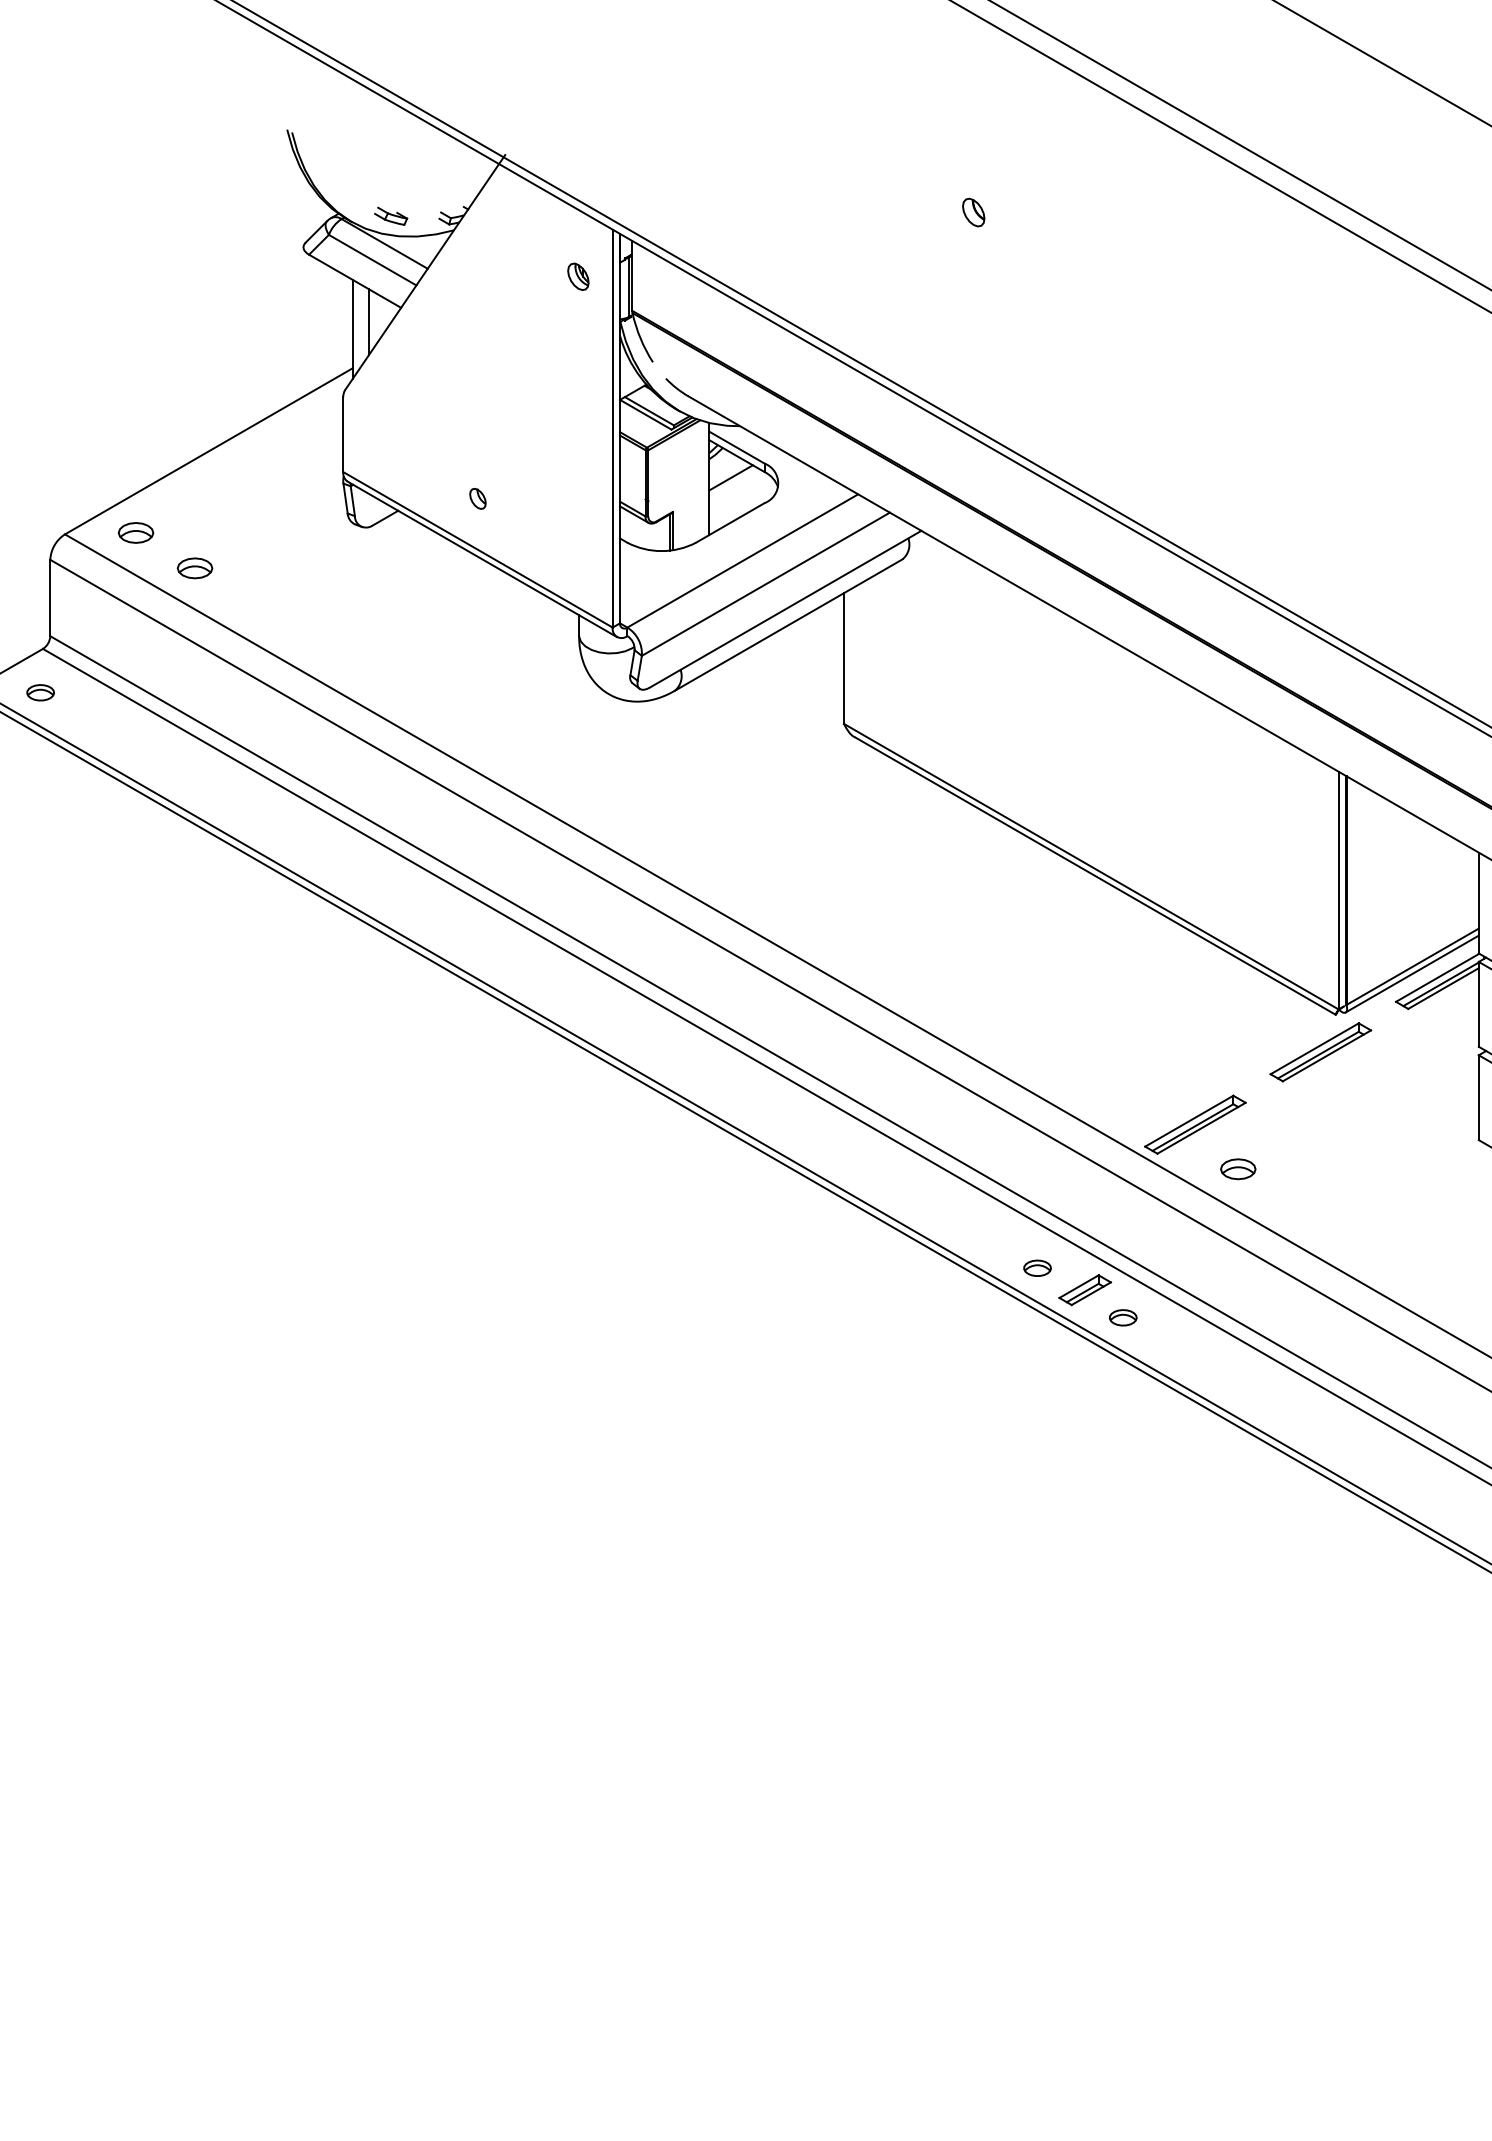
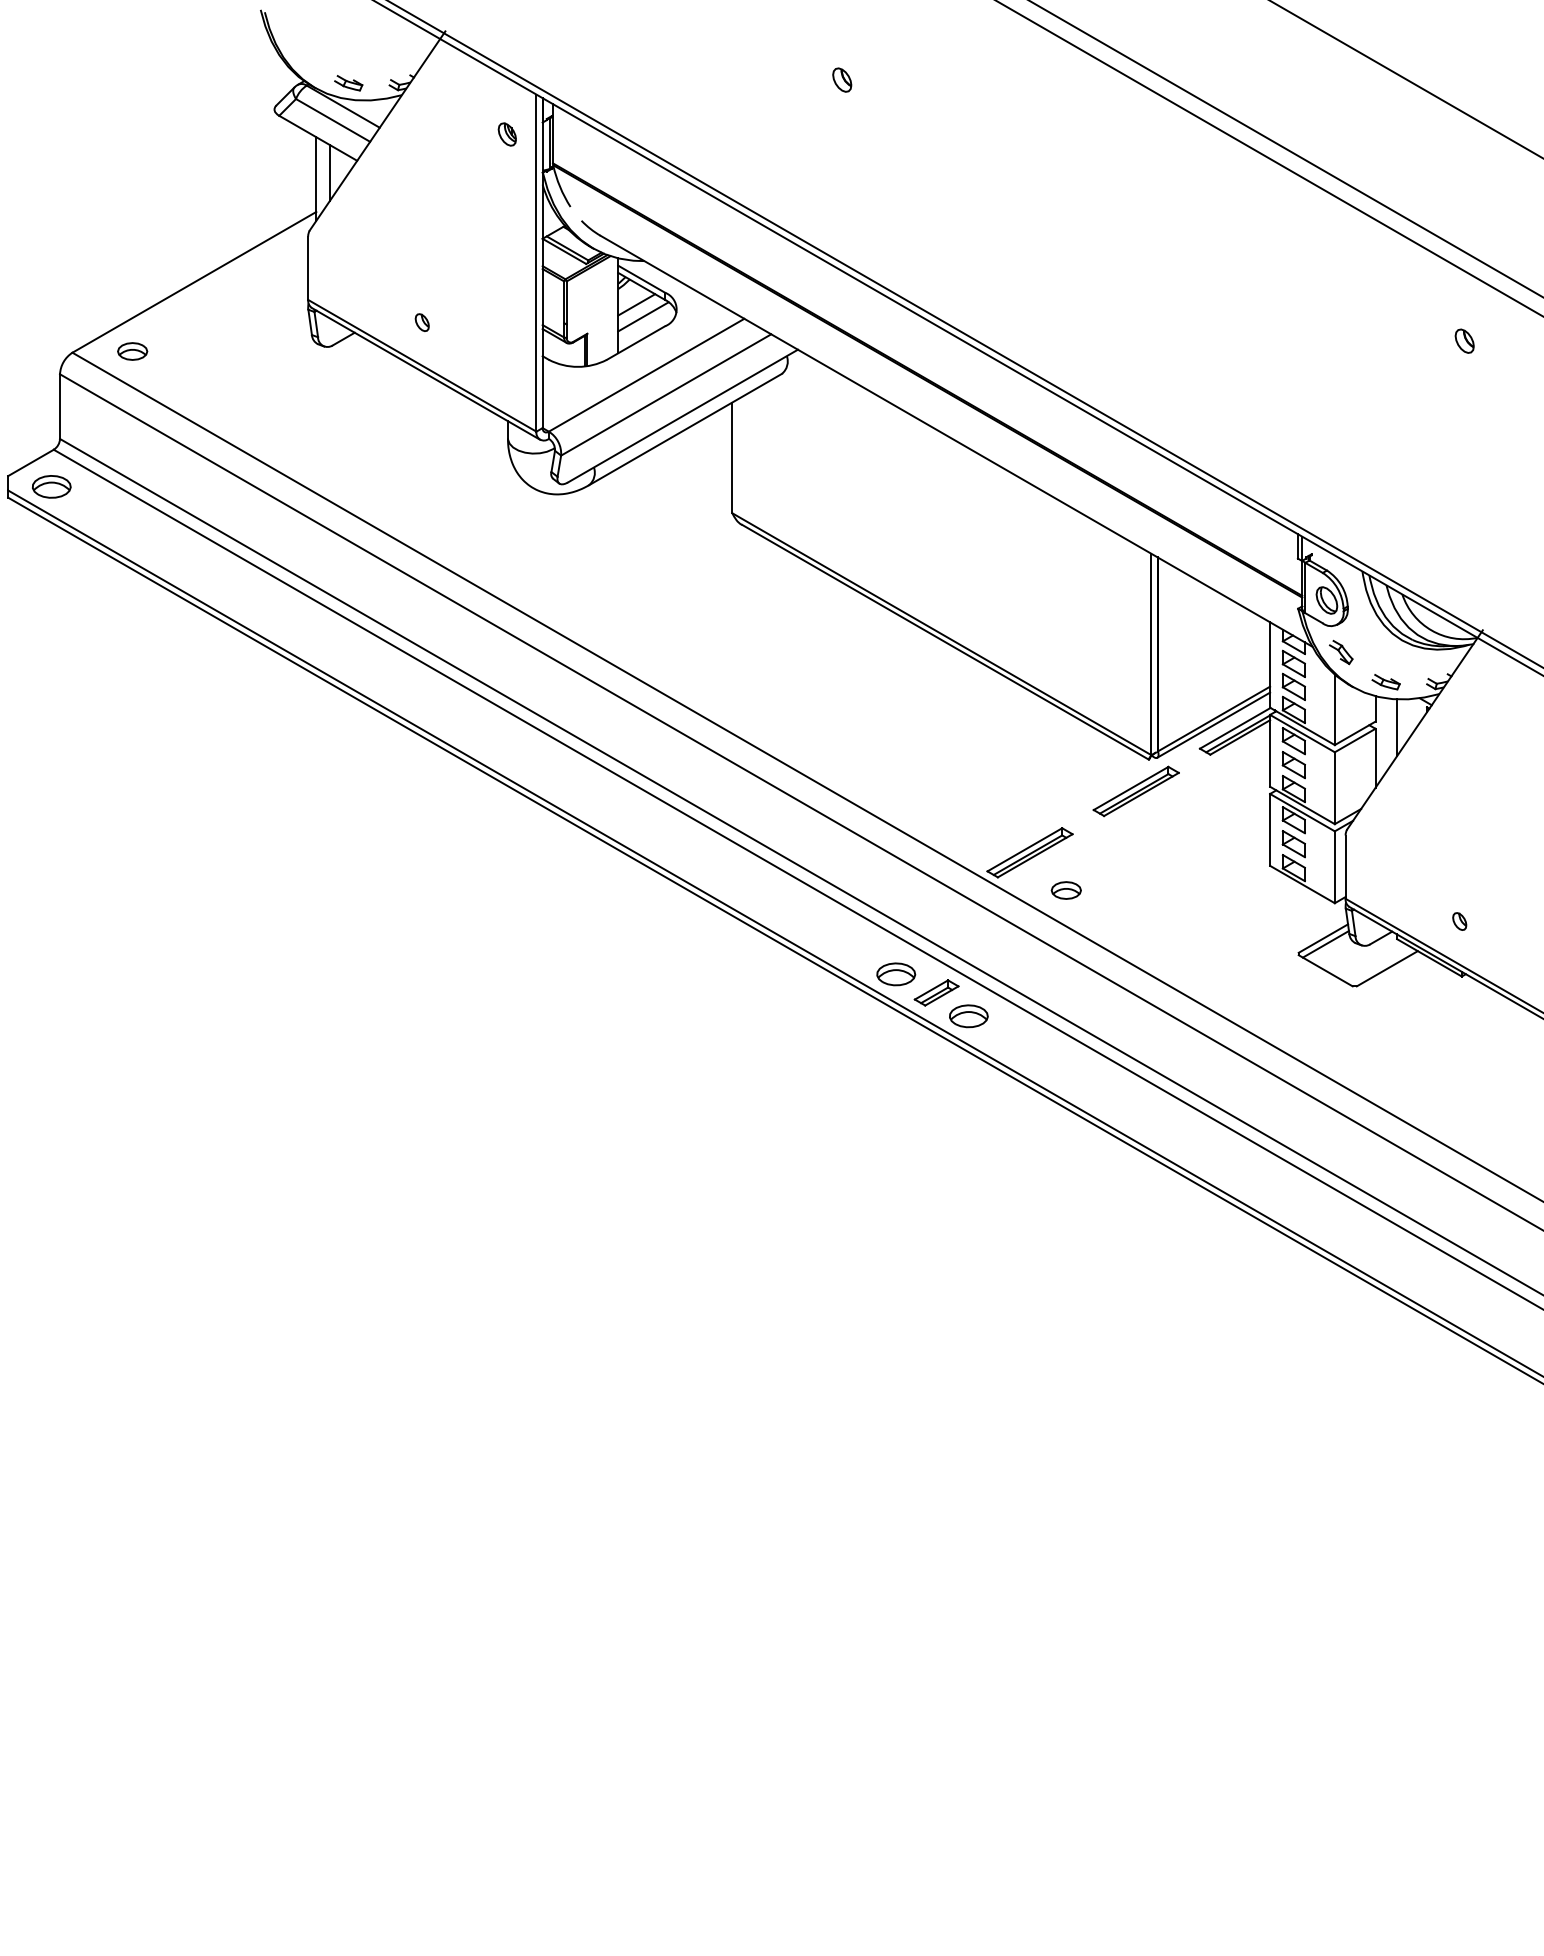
line: (739, 491) -> (643, 316), added
part: (194, 568) -> (182, 381), removed
part: (40, 692) -> (51, 486), size x1.67
part: (1037, 1268) -> (896, 974), size x1.67
part: (1122, 1317) -> (968, 1016), size x1.67

